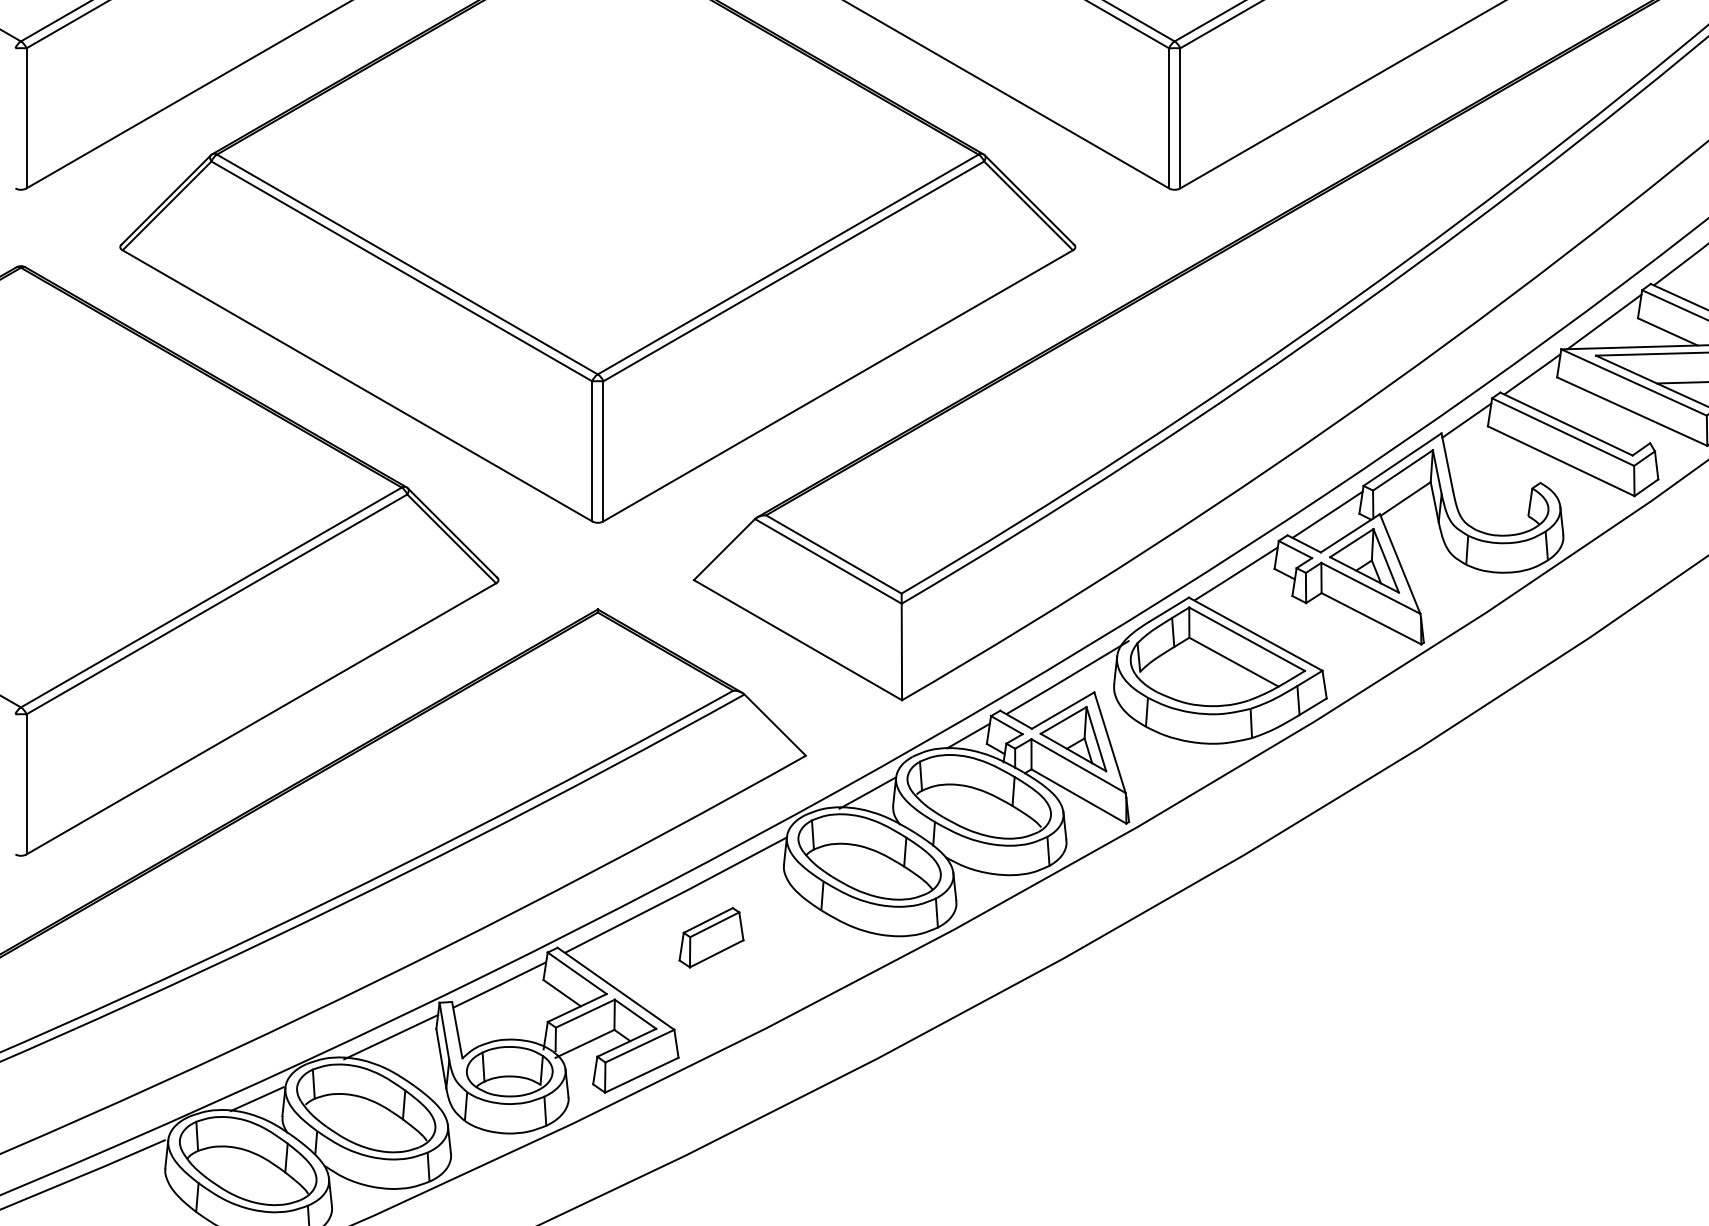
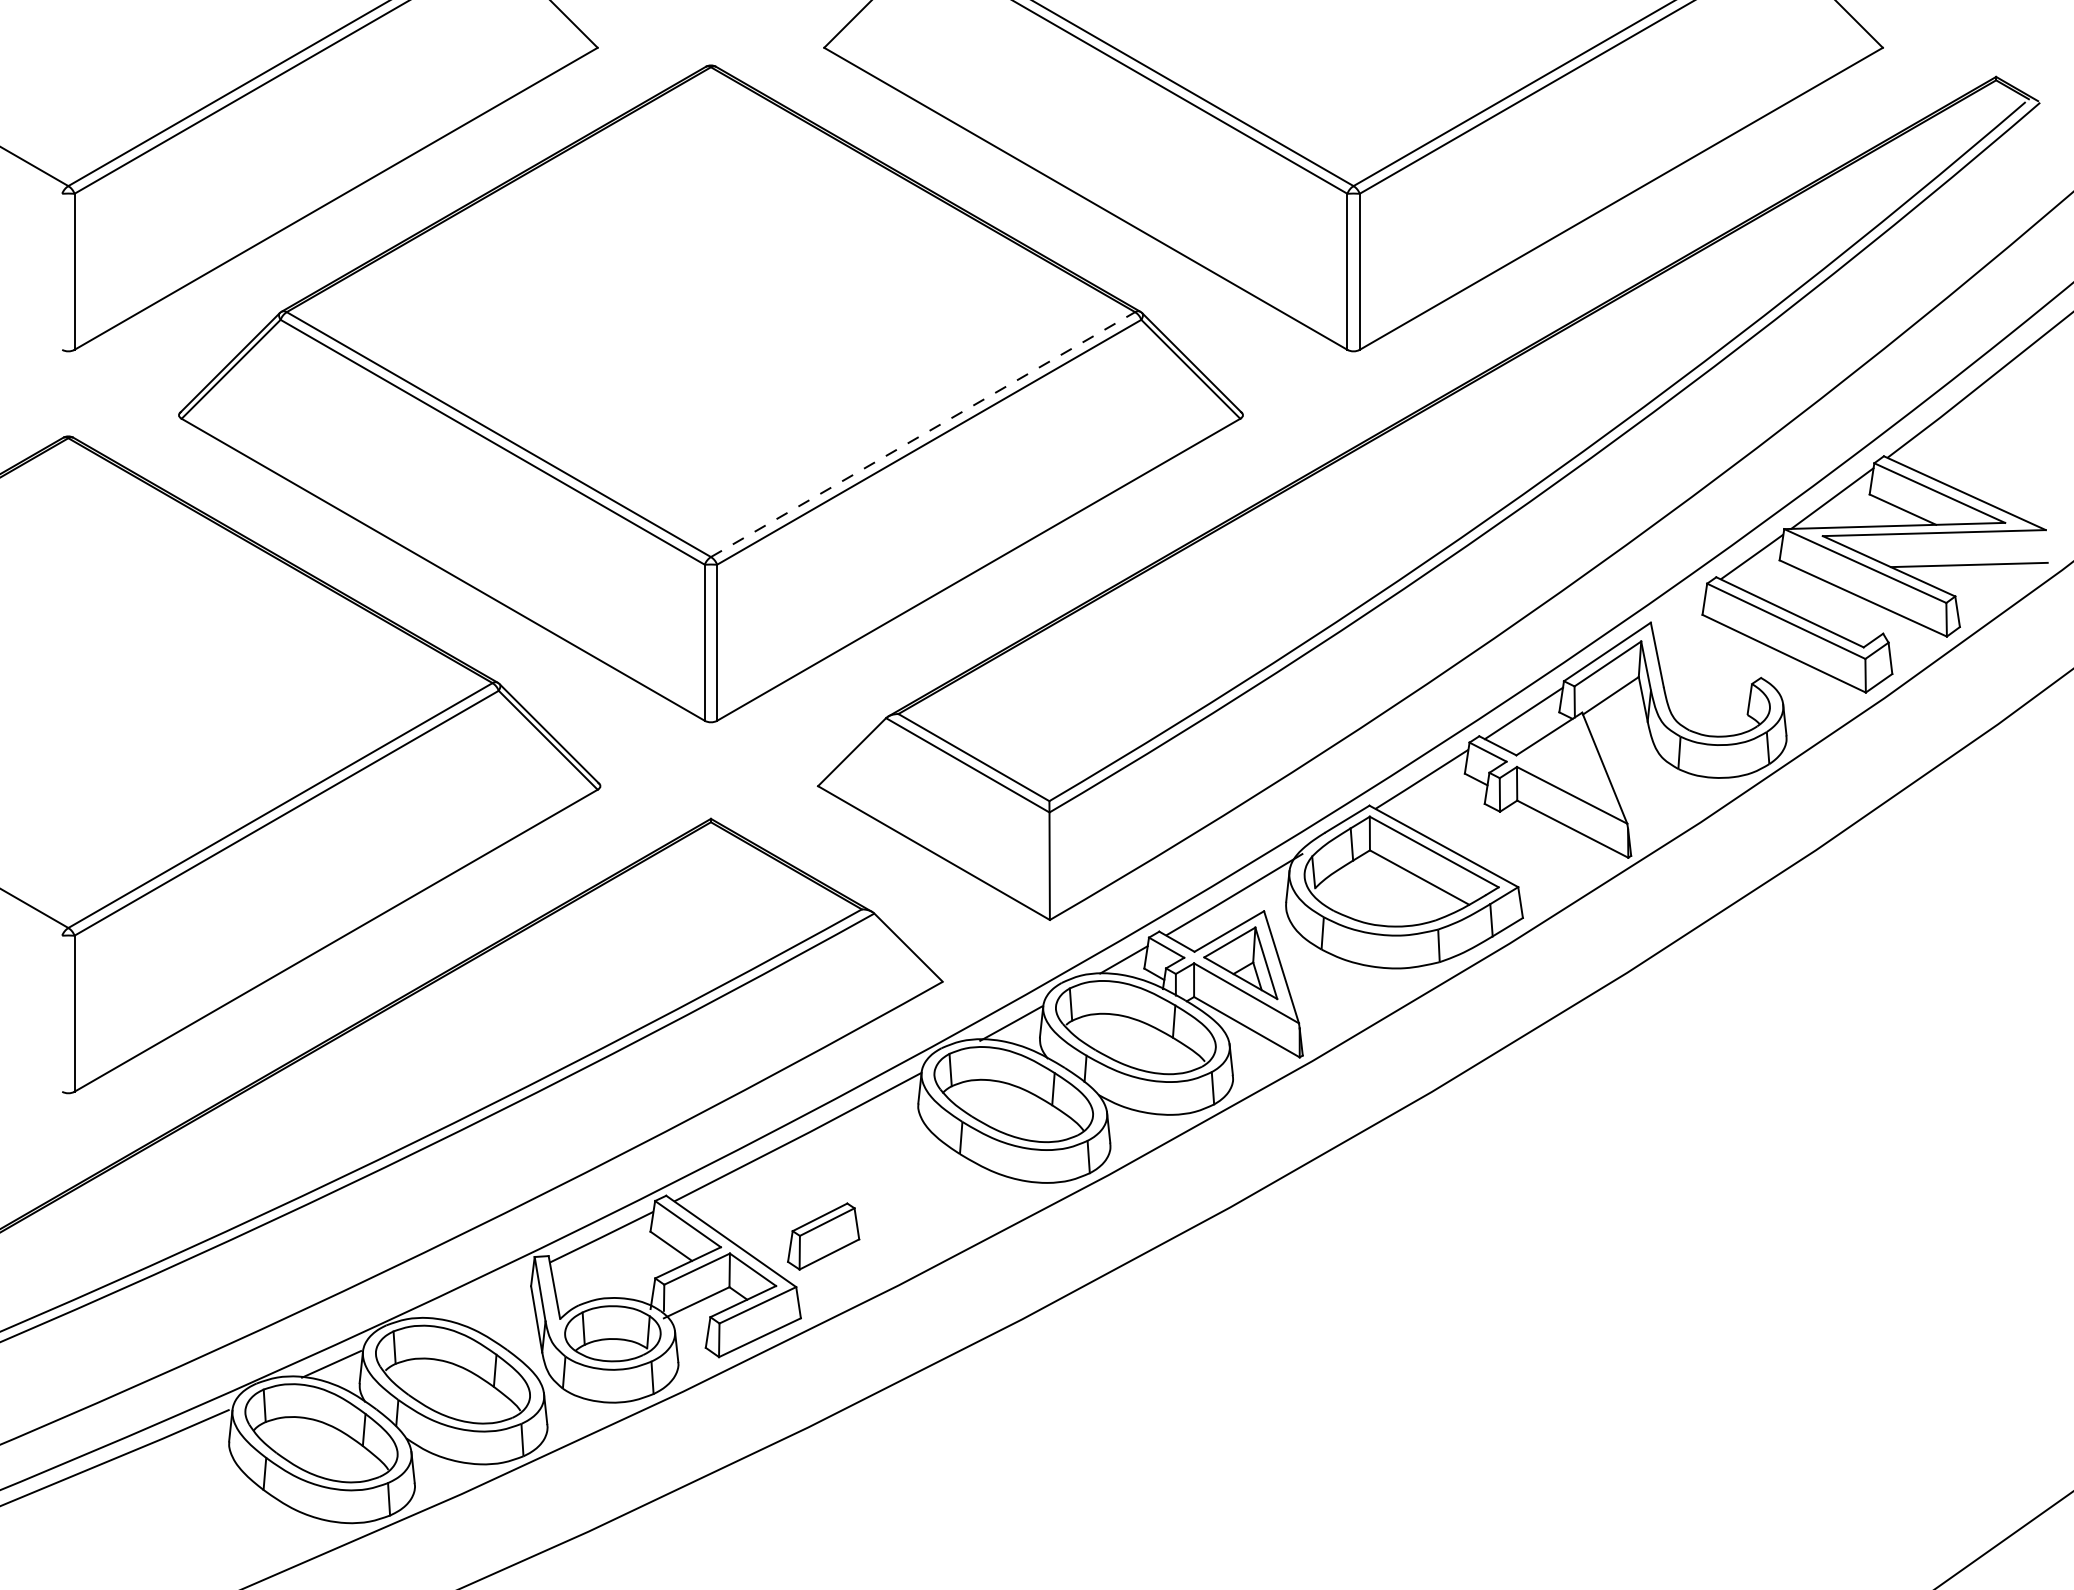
line: (788, 264) -> (923, 434), solid -> dashed
line: (1466, 420) -> (1678, 608), removed
part: (1364, 560) -> (1564, 764), removed
part: (711, 937) -> (823, 1236), moved
line: (390, 1037) -> (480, 1295), removed

